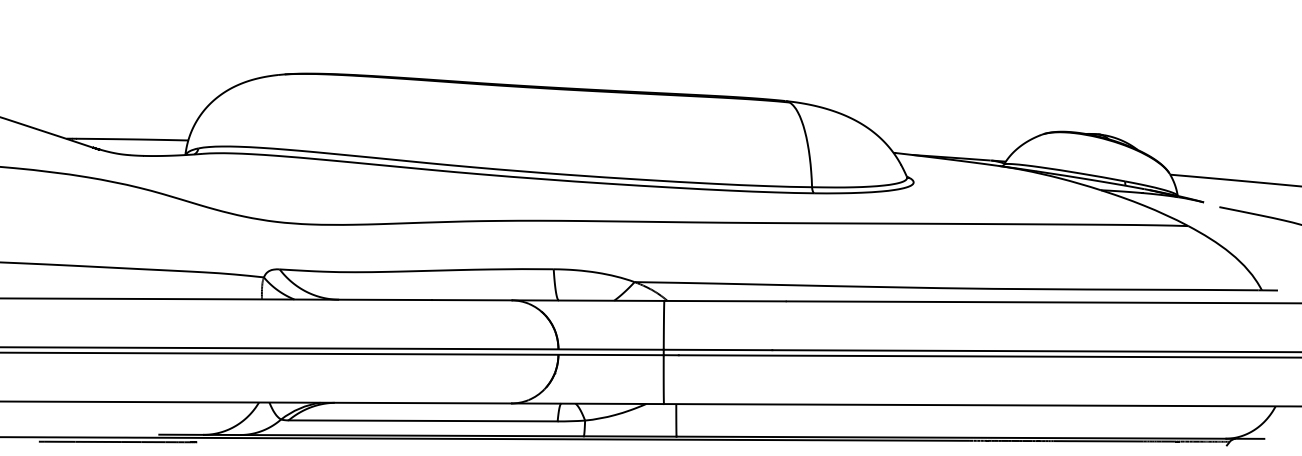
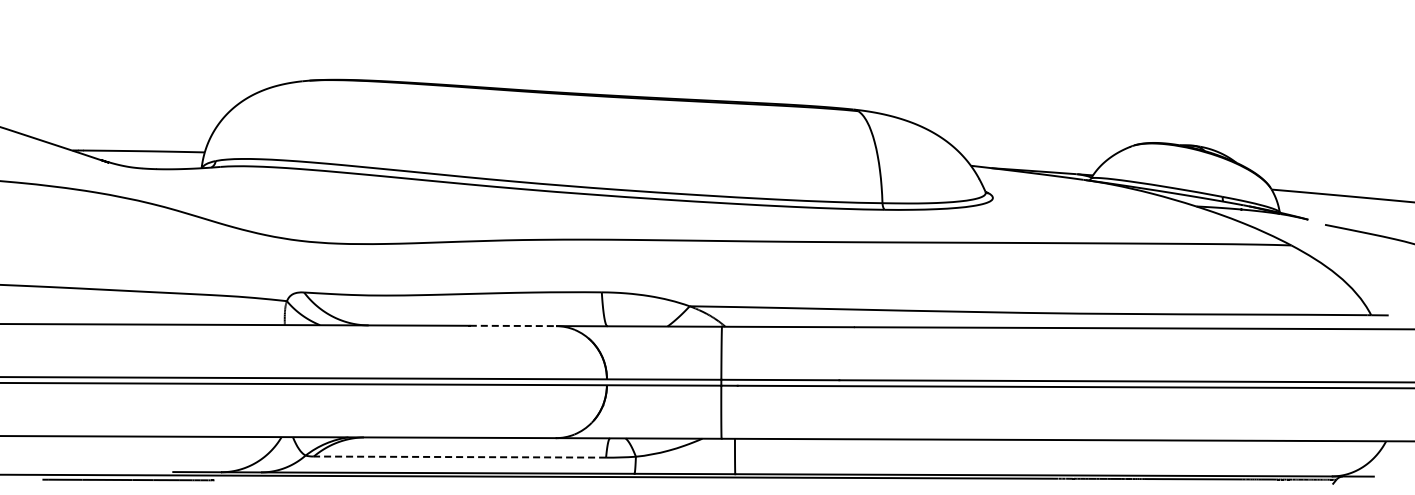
line: (472, 299) -> (513, 325), solid -> dashed
line: (422, 421) -> (459, 457), solid -> dashed

